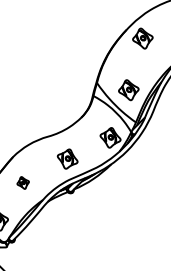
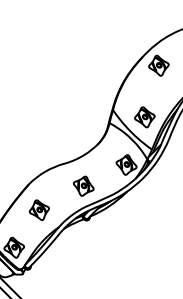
part: (22, 182) -> (38, 209), size x1.67

